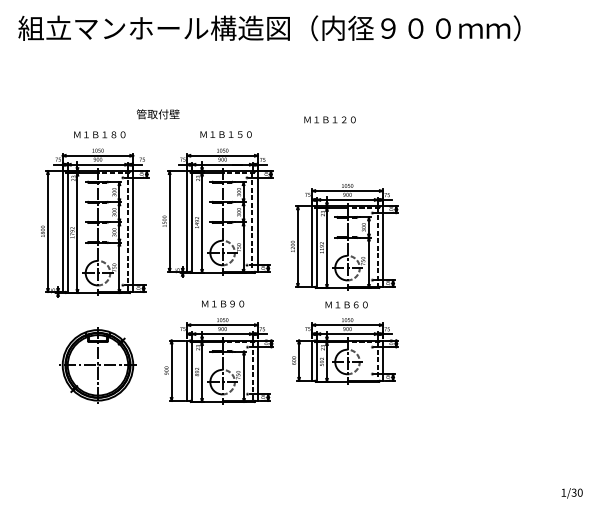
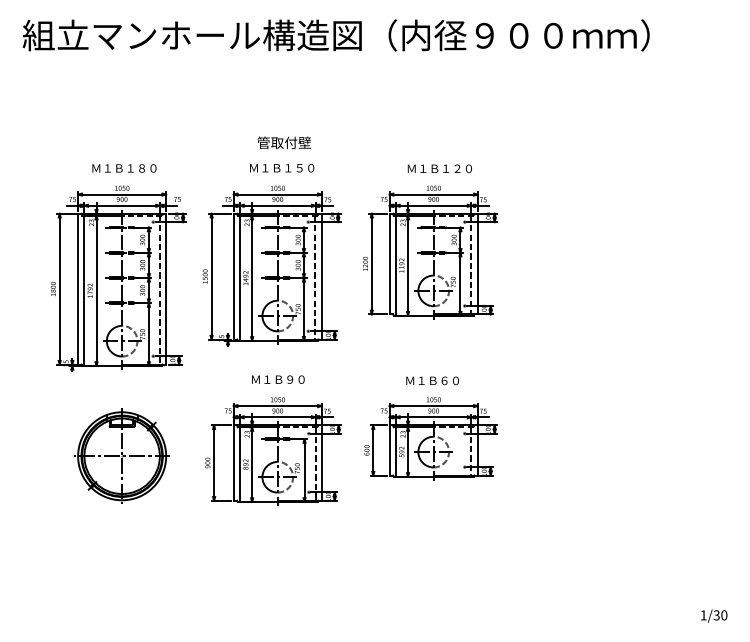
text: (157, 114) -> (283, 142), moved
text: (329, 119) -> (439, 168), moved
part: (344, 237) -> (430, 252), moved

